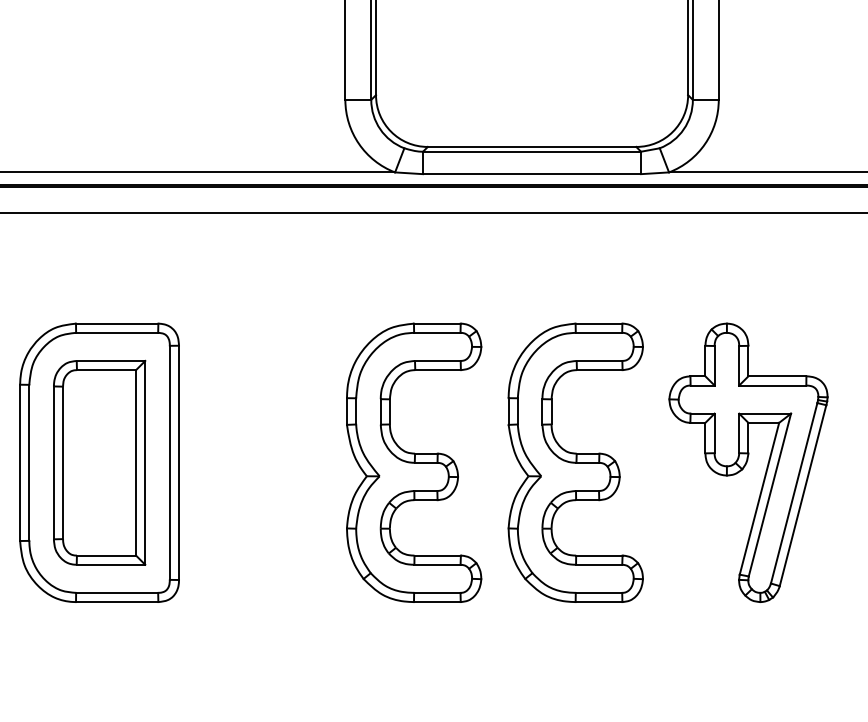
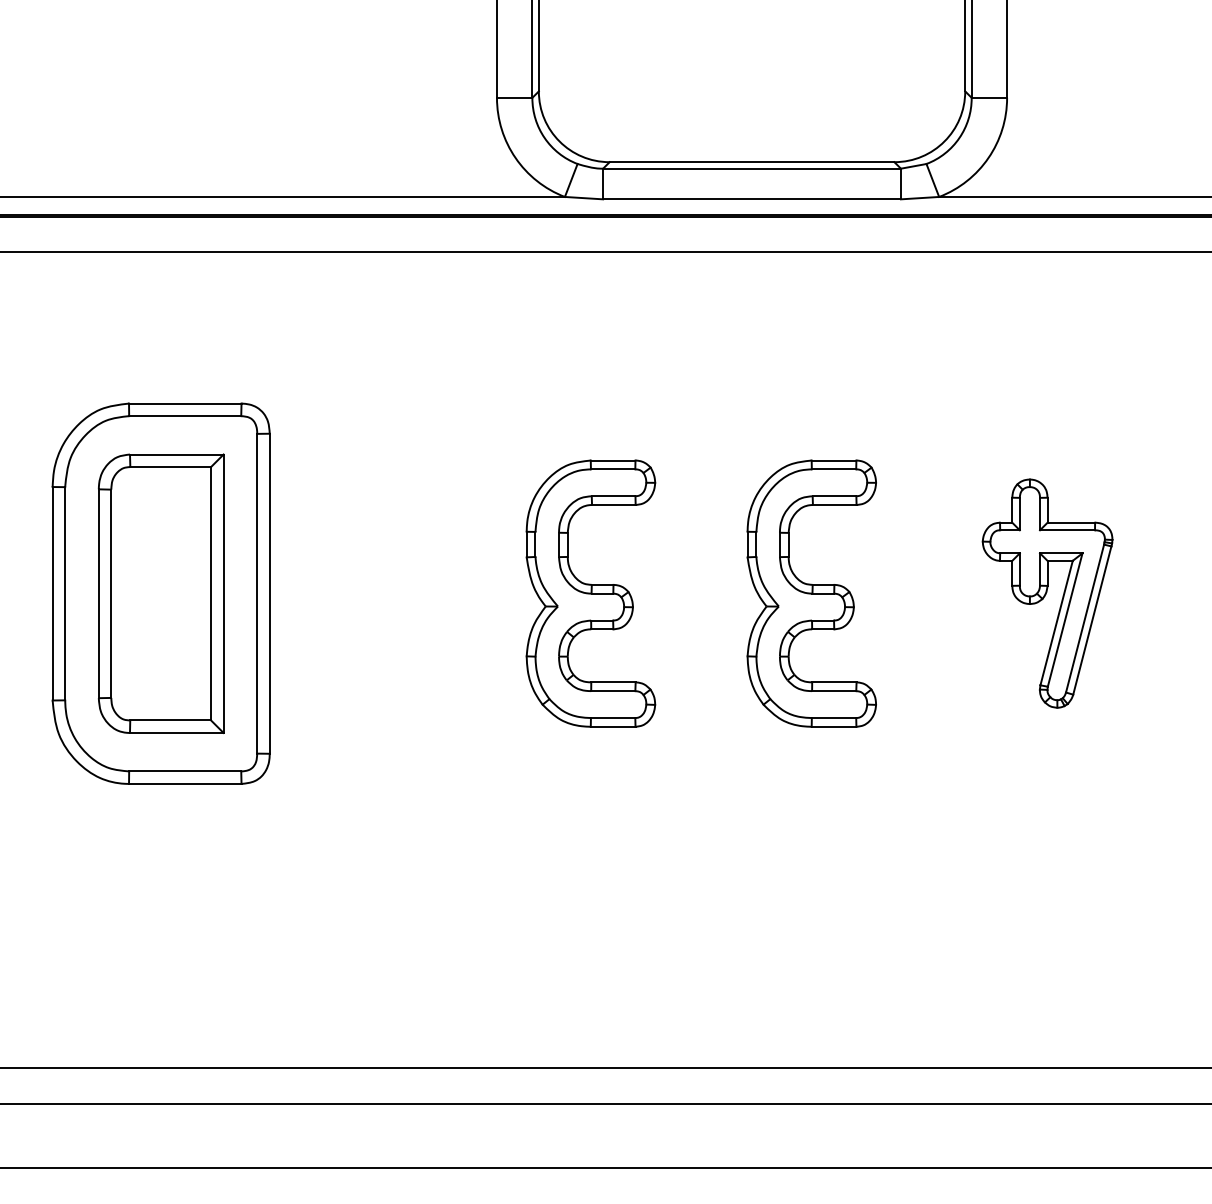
part: (413, 462) -> (590, 593), size x0.7
part: (575, 462) -> (811, 593), size x0.7
part: (748, 462) -> (1047, 593), size x0.6

